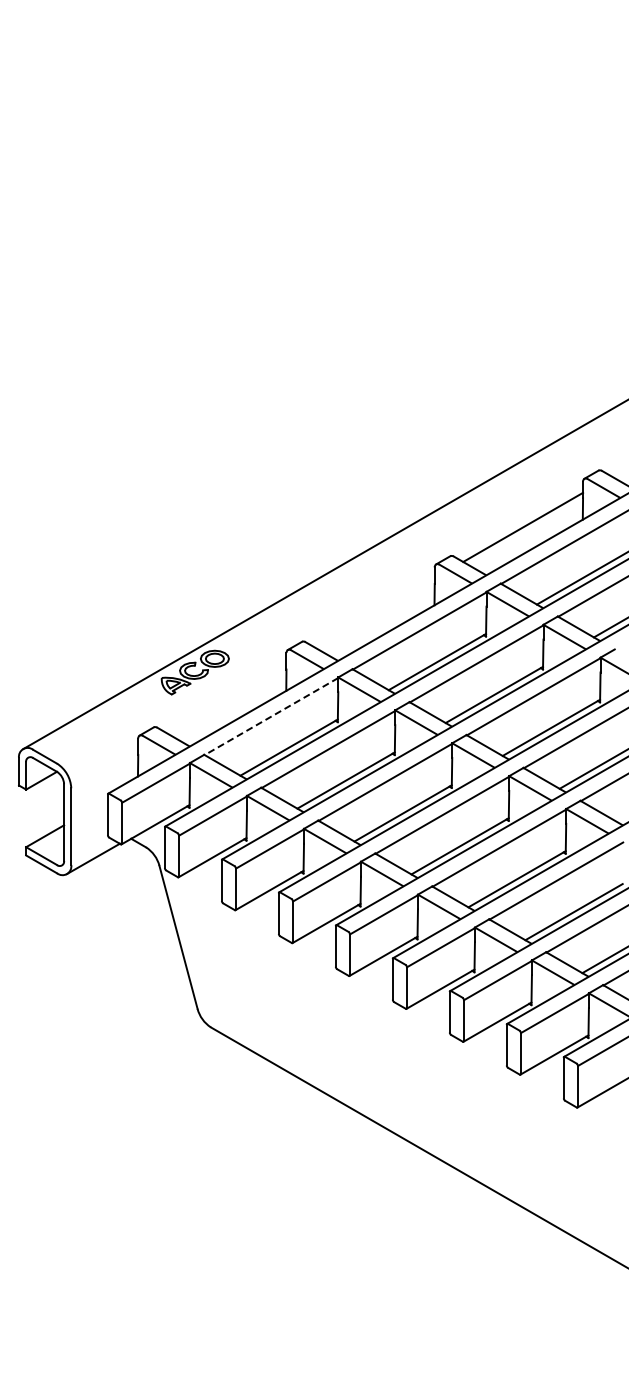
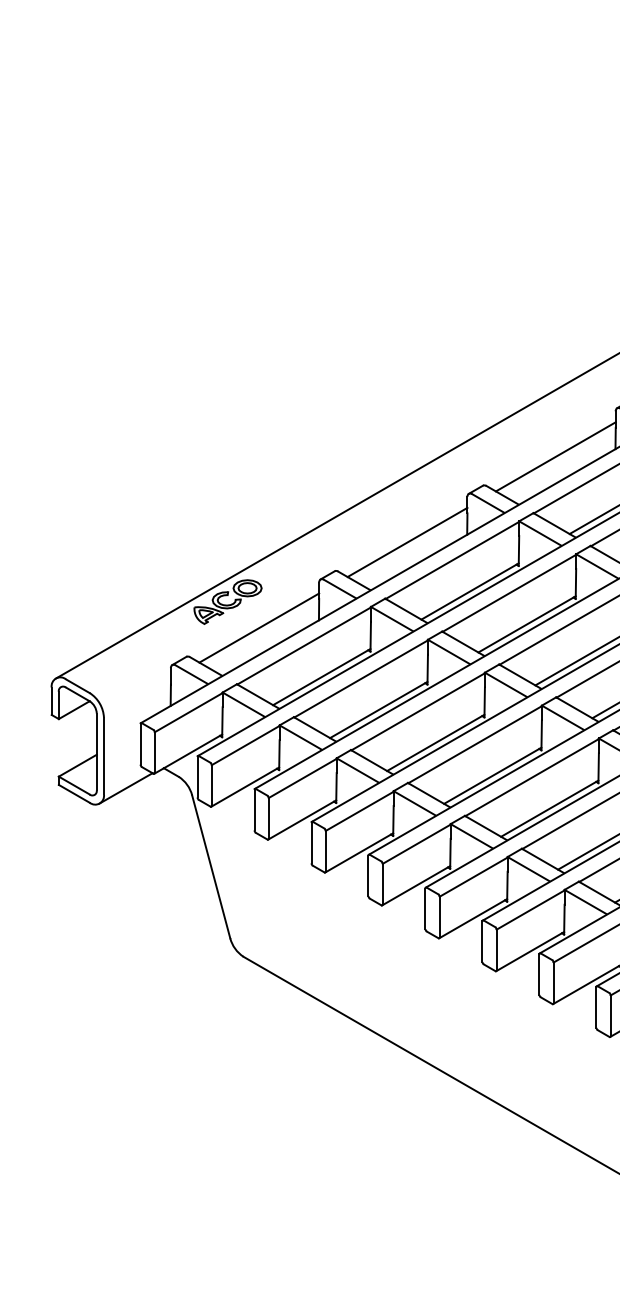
line: (374, 612) -> (407, 541), added
line: (226, 698) -> (259, 627), added
line: (271, 716) -> (304, 645), dashed -> solid

